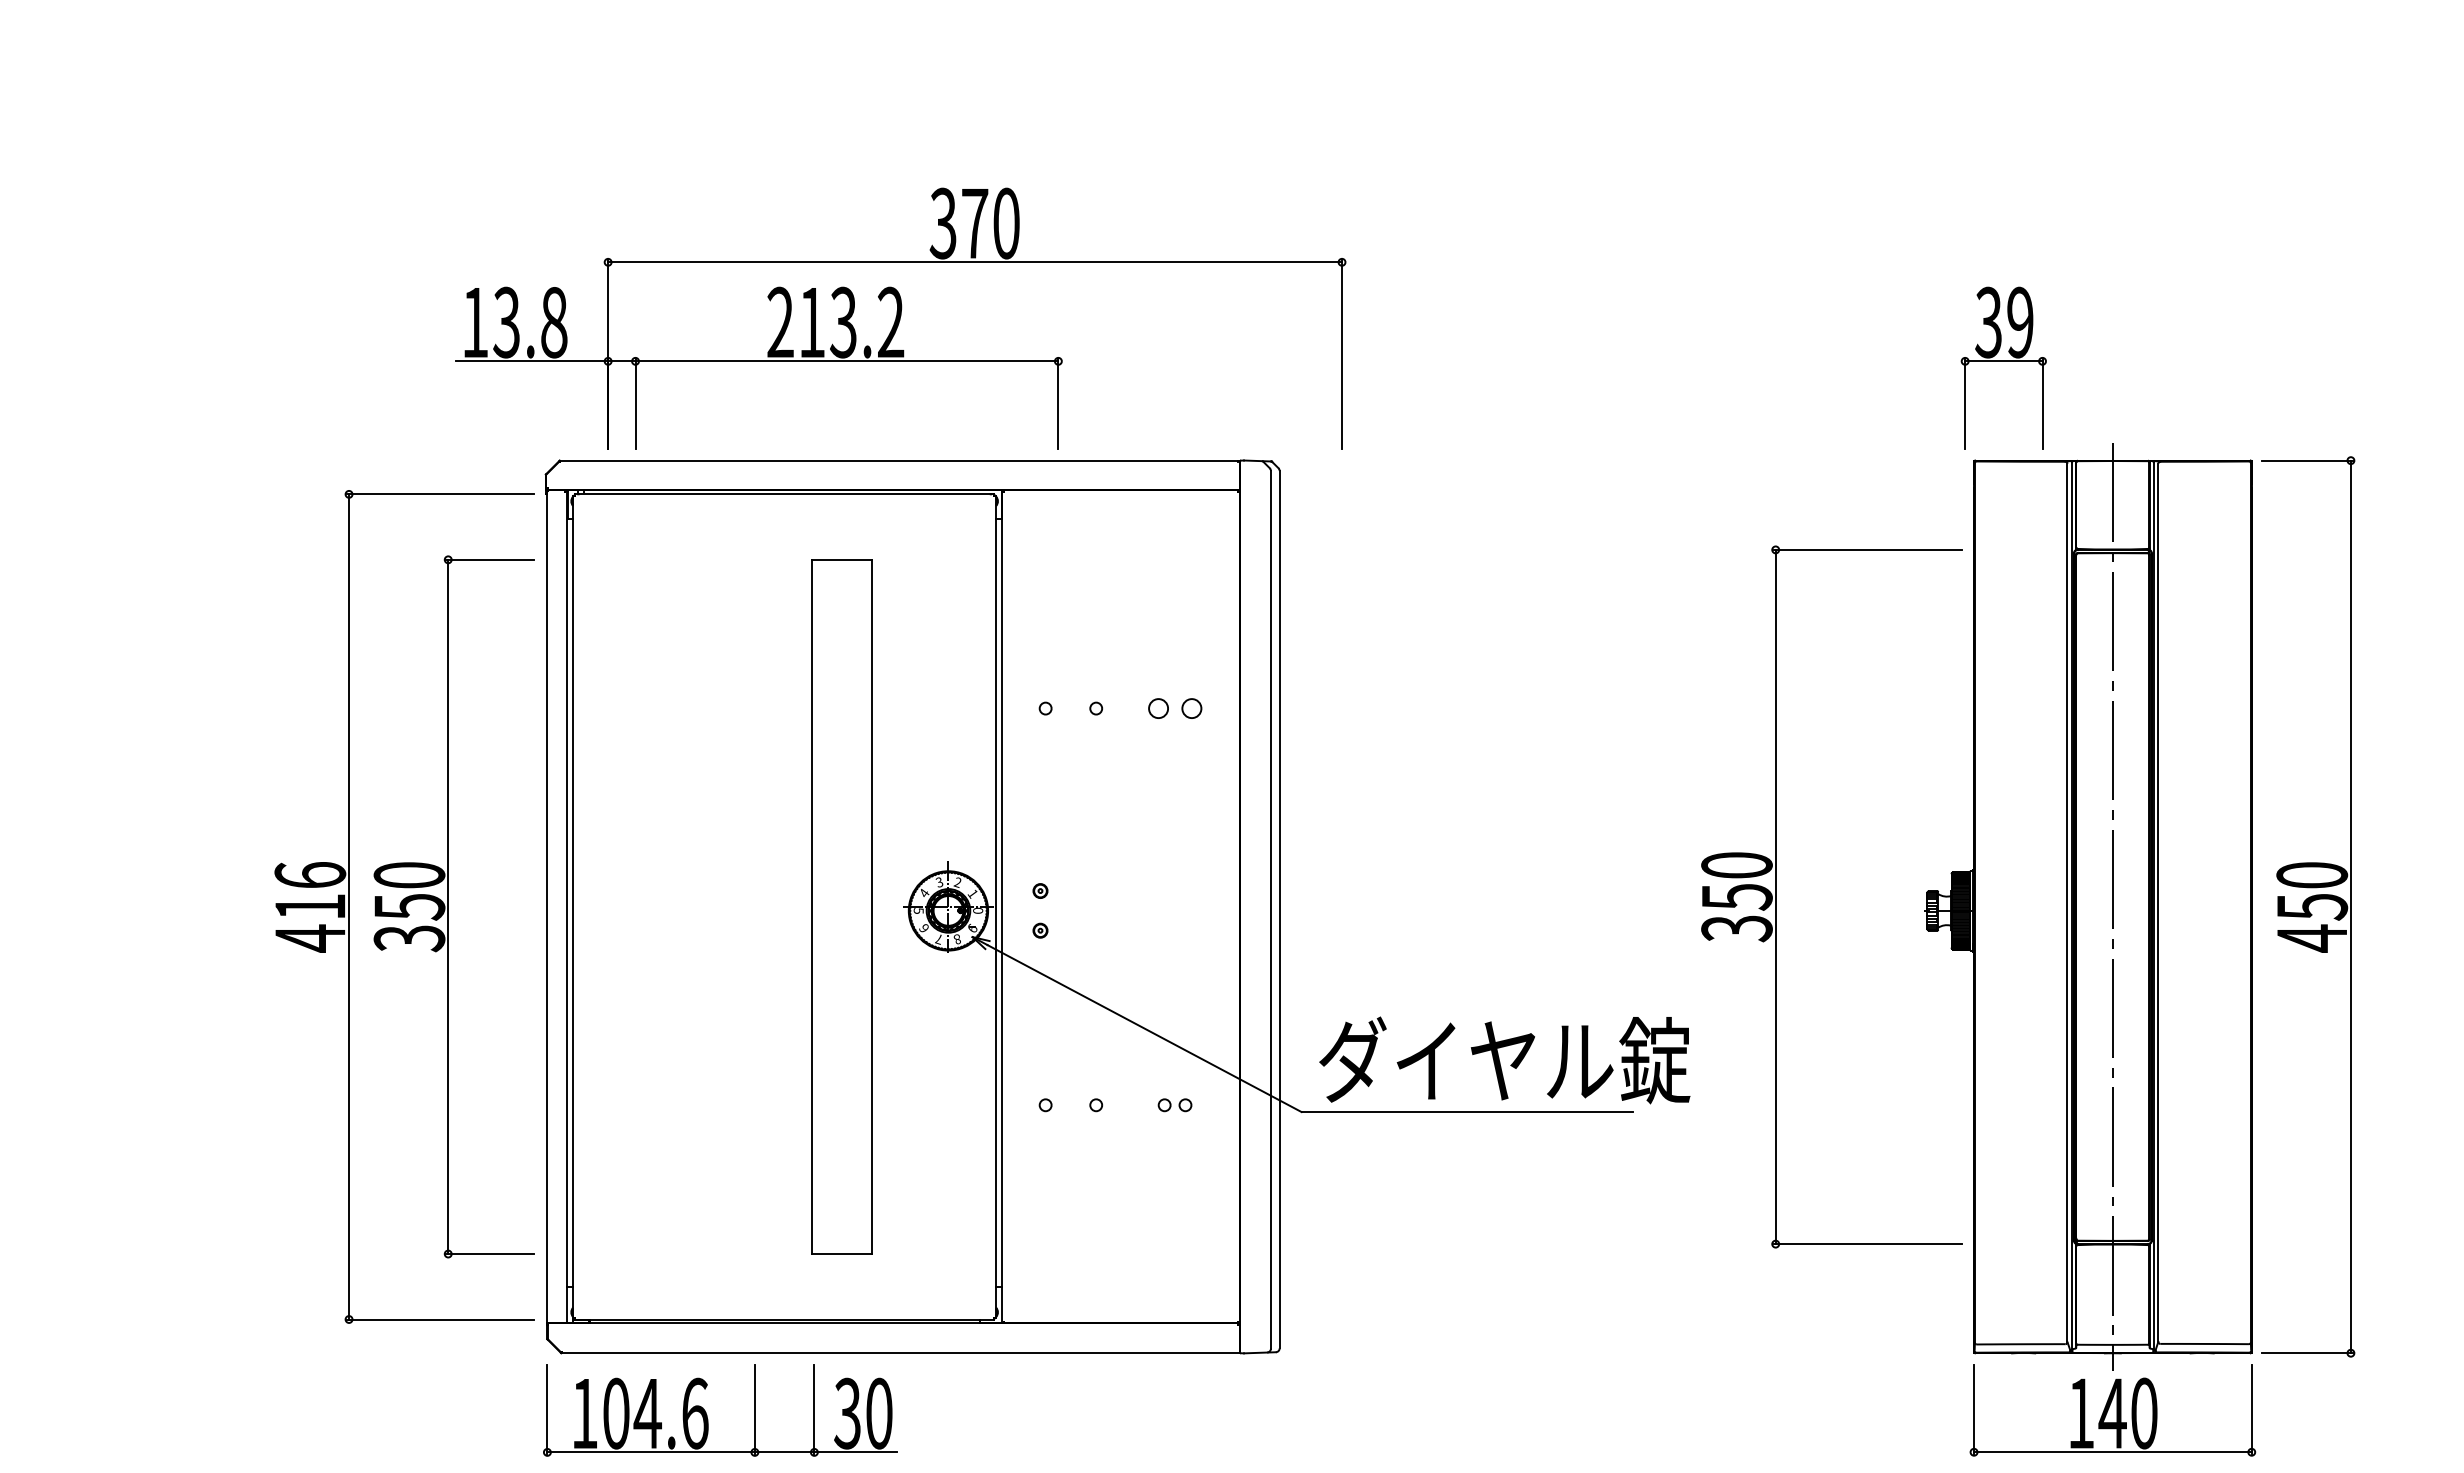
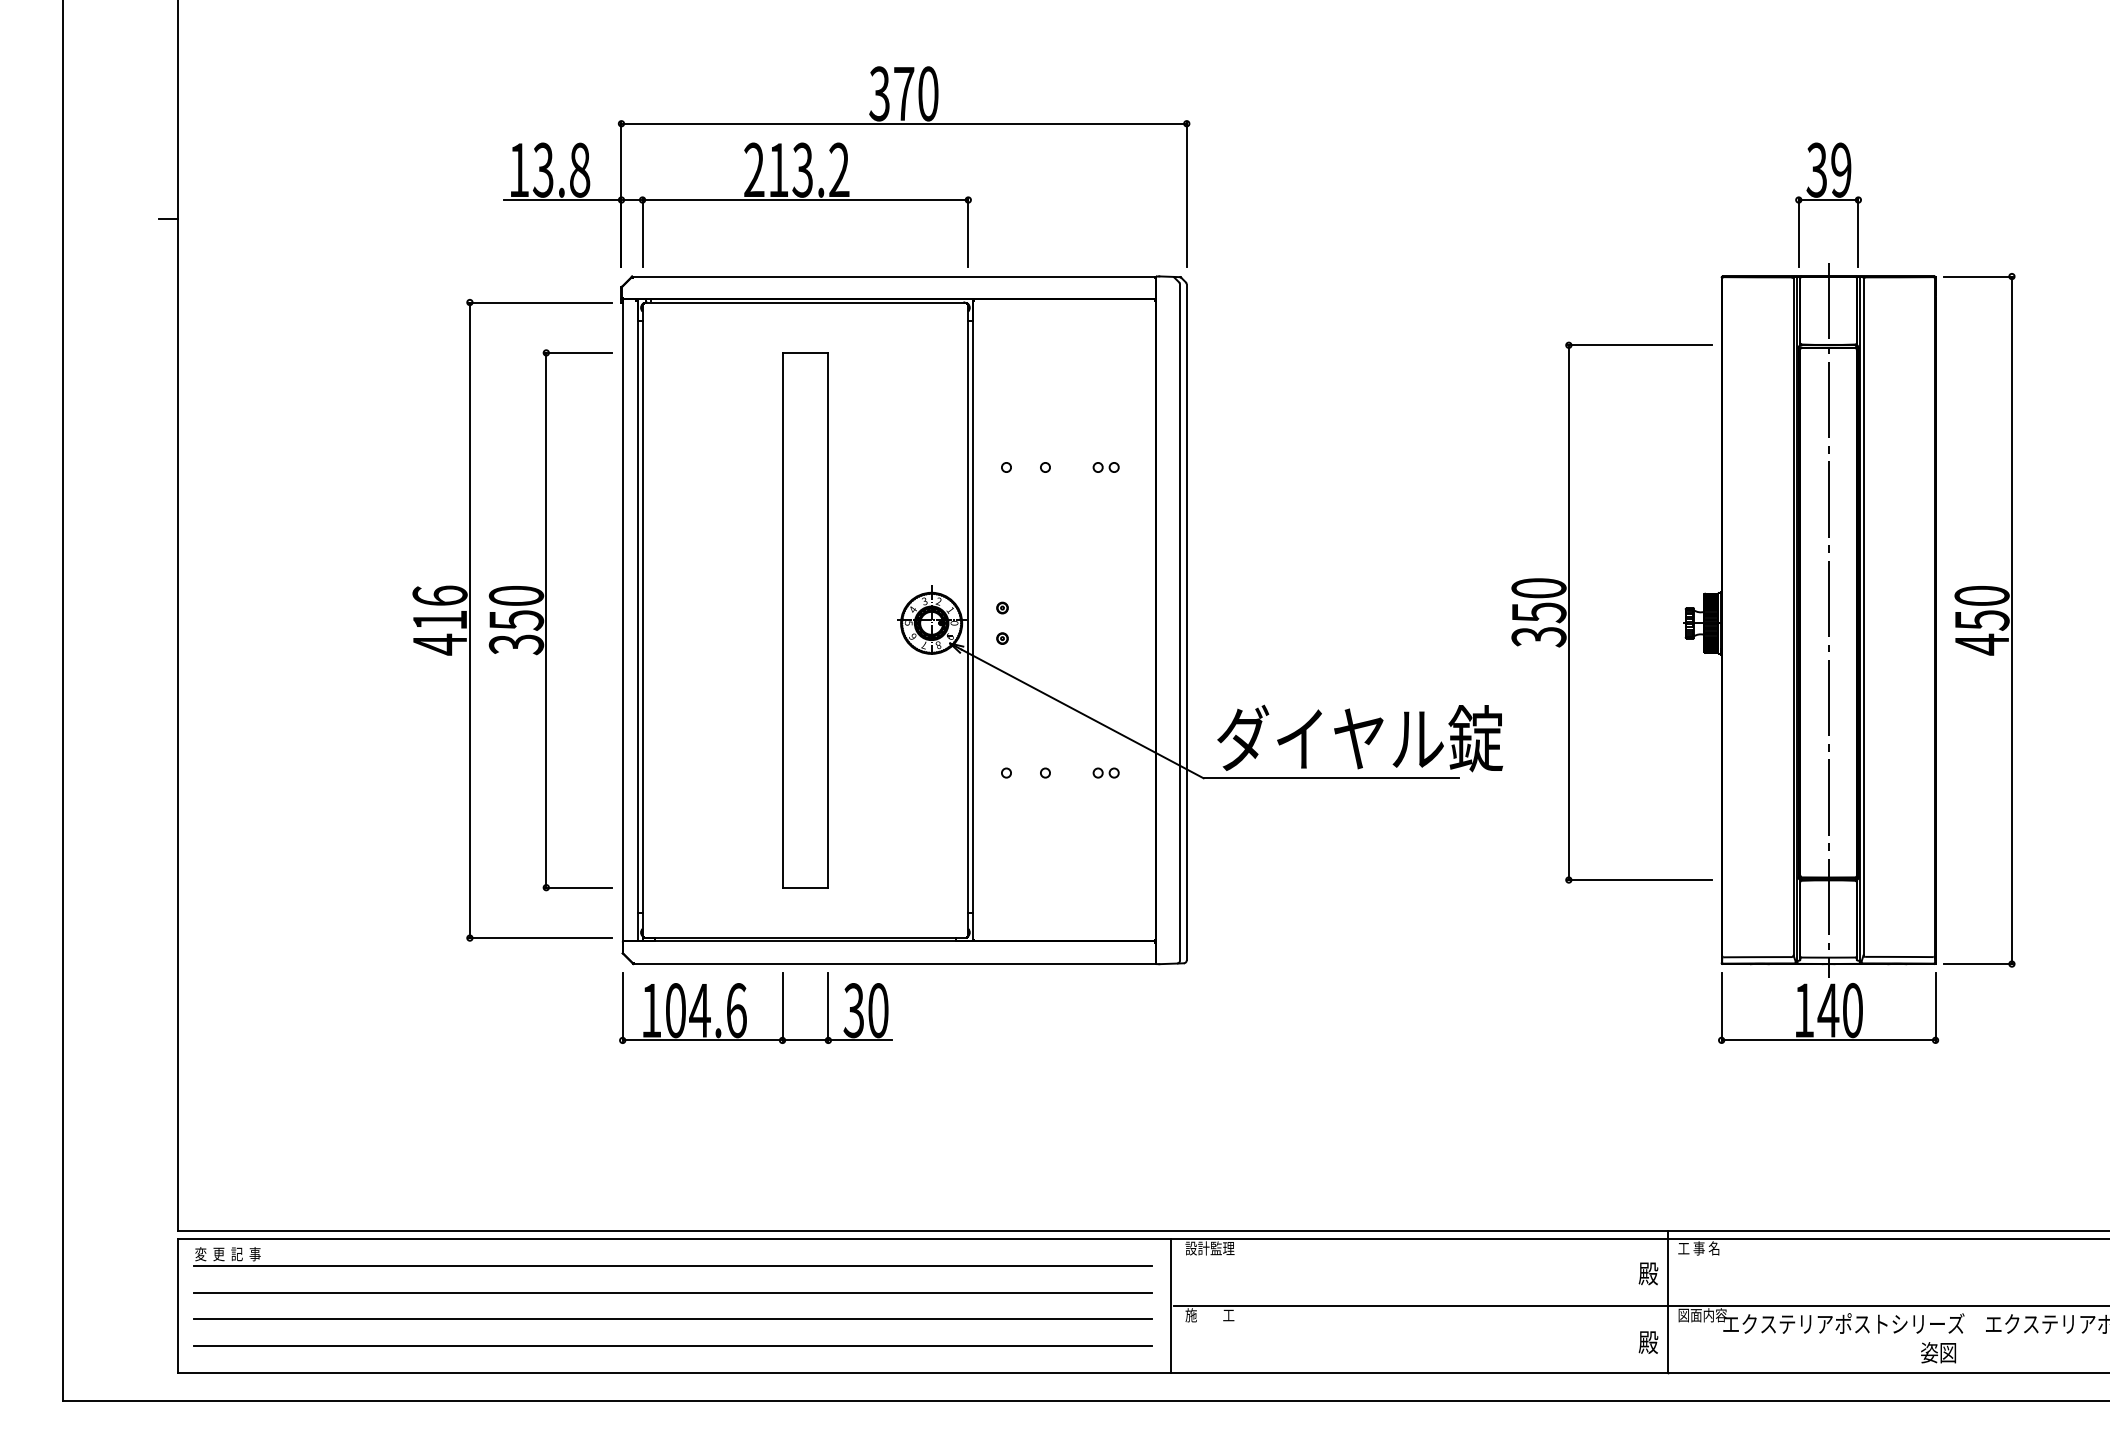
part: (900, 317) -> (846, 166), moved
part: (2003, 367) -> (1828, 204), moved
part: (1174, 708) -> (1105, 467), size x0.62
part: (841, 907) -> (805, 620), moved

